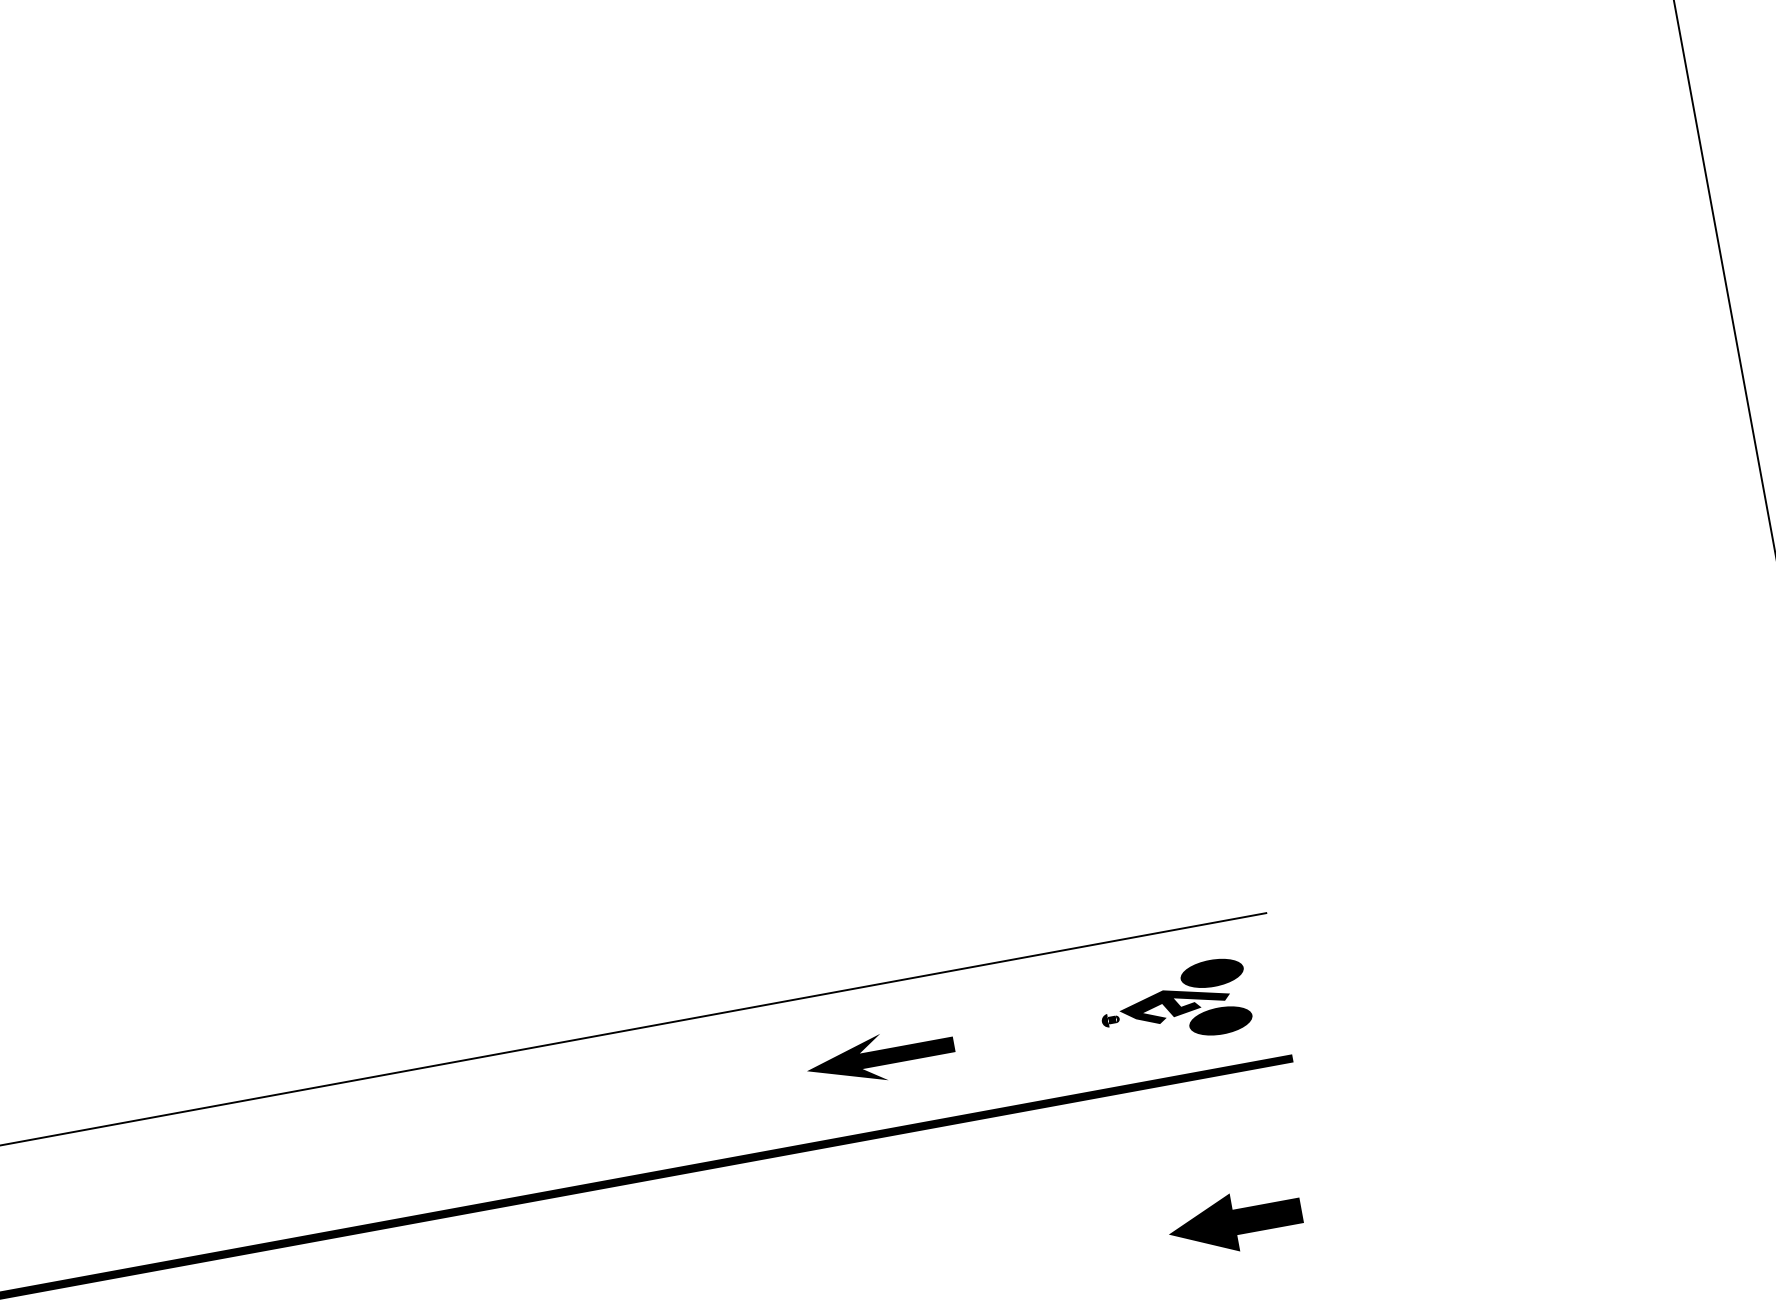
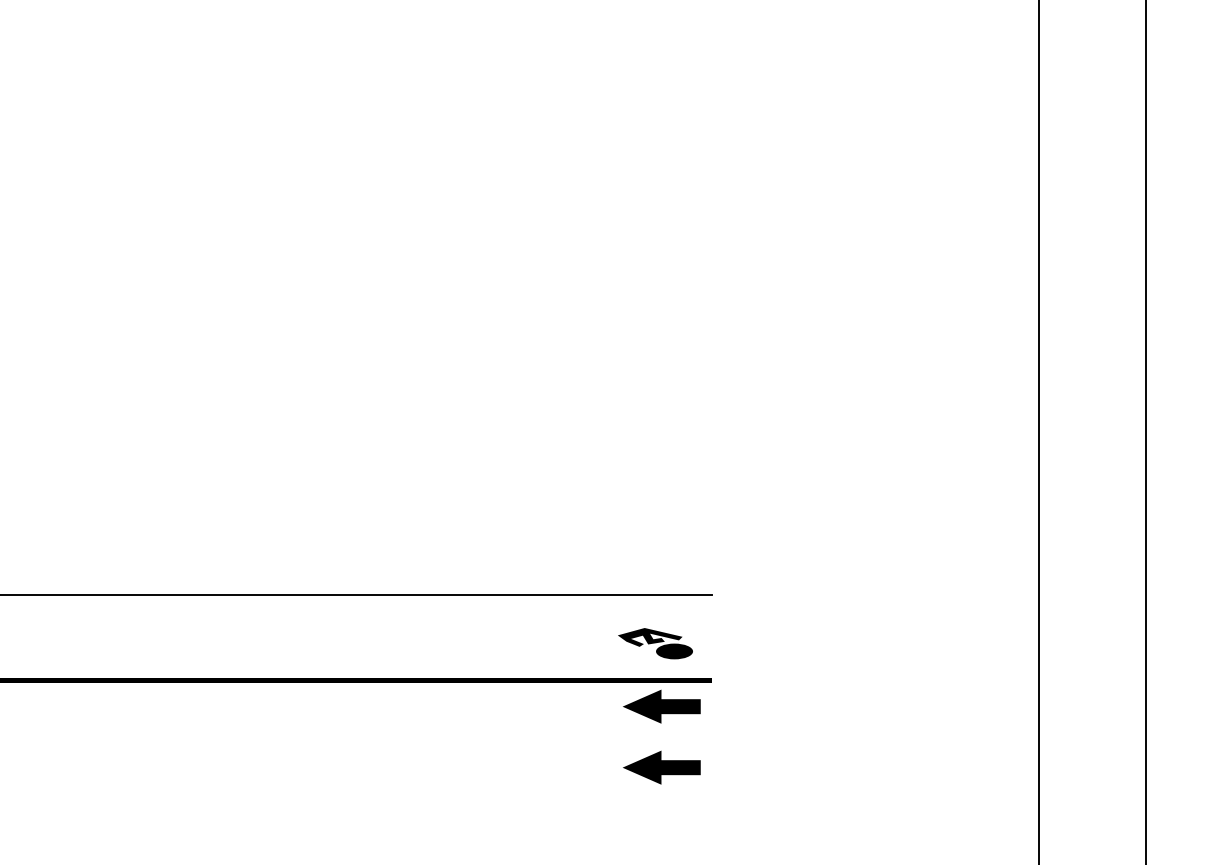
fill: (1212, 973) -> (674, 623), removed
fill: (1110, 1020) -> (611, 639), removed
part: (881, 1056) -> (477, 636), removed
part: (1215, 1118) -> (661, 706), added

